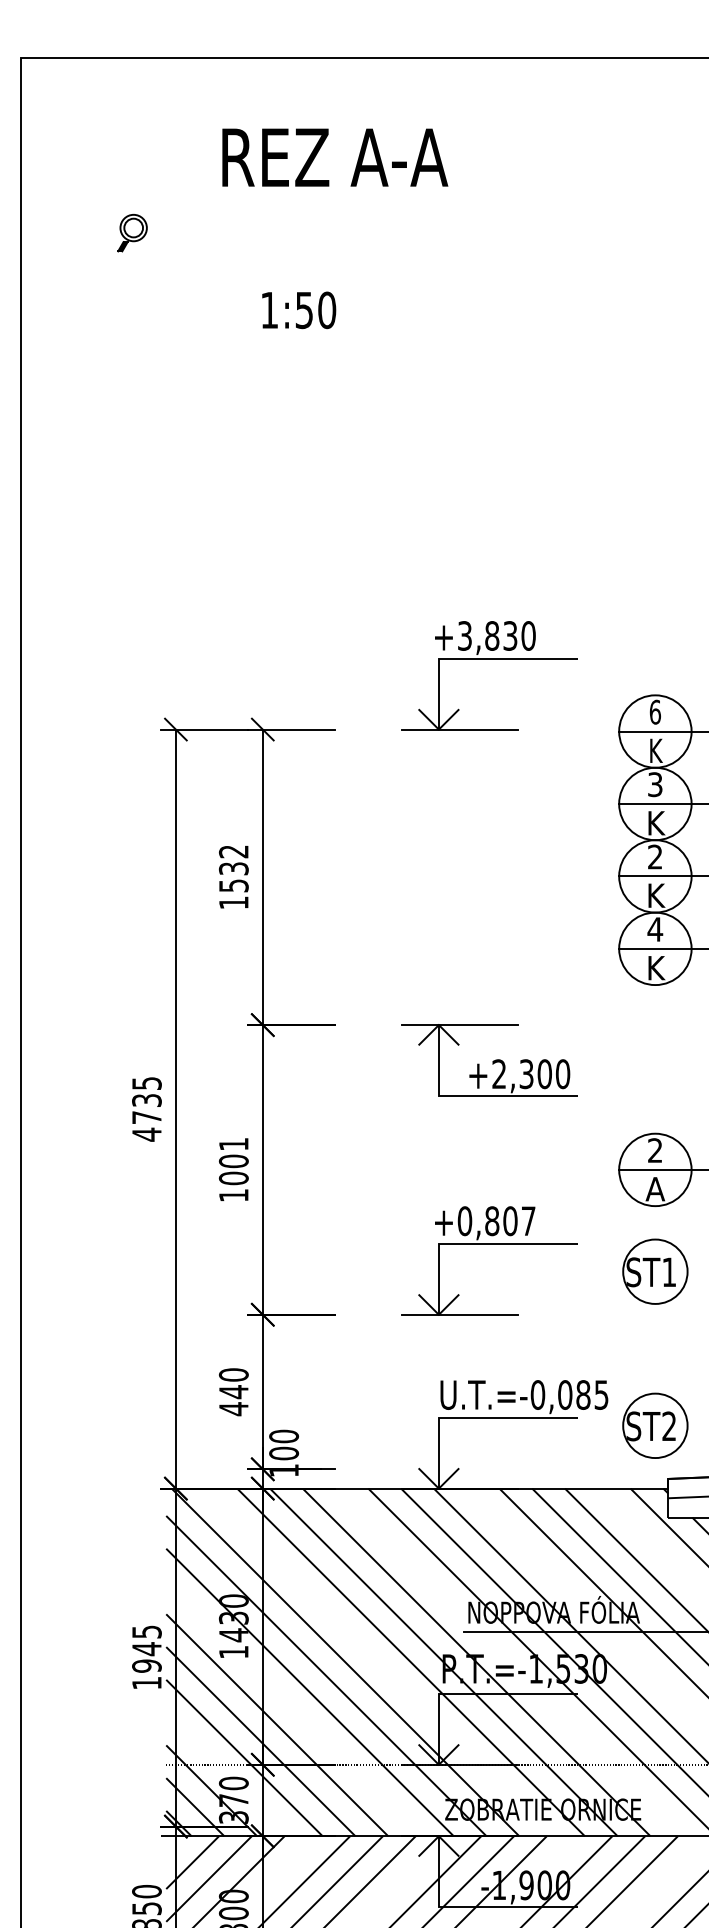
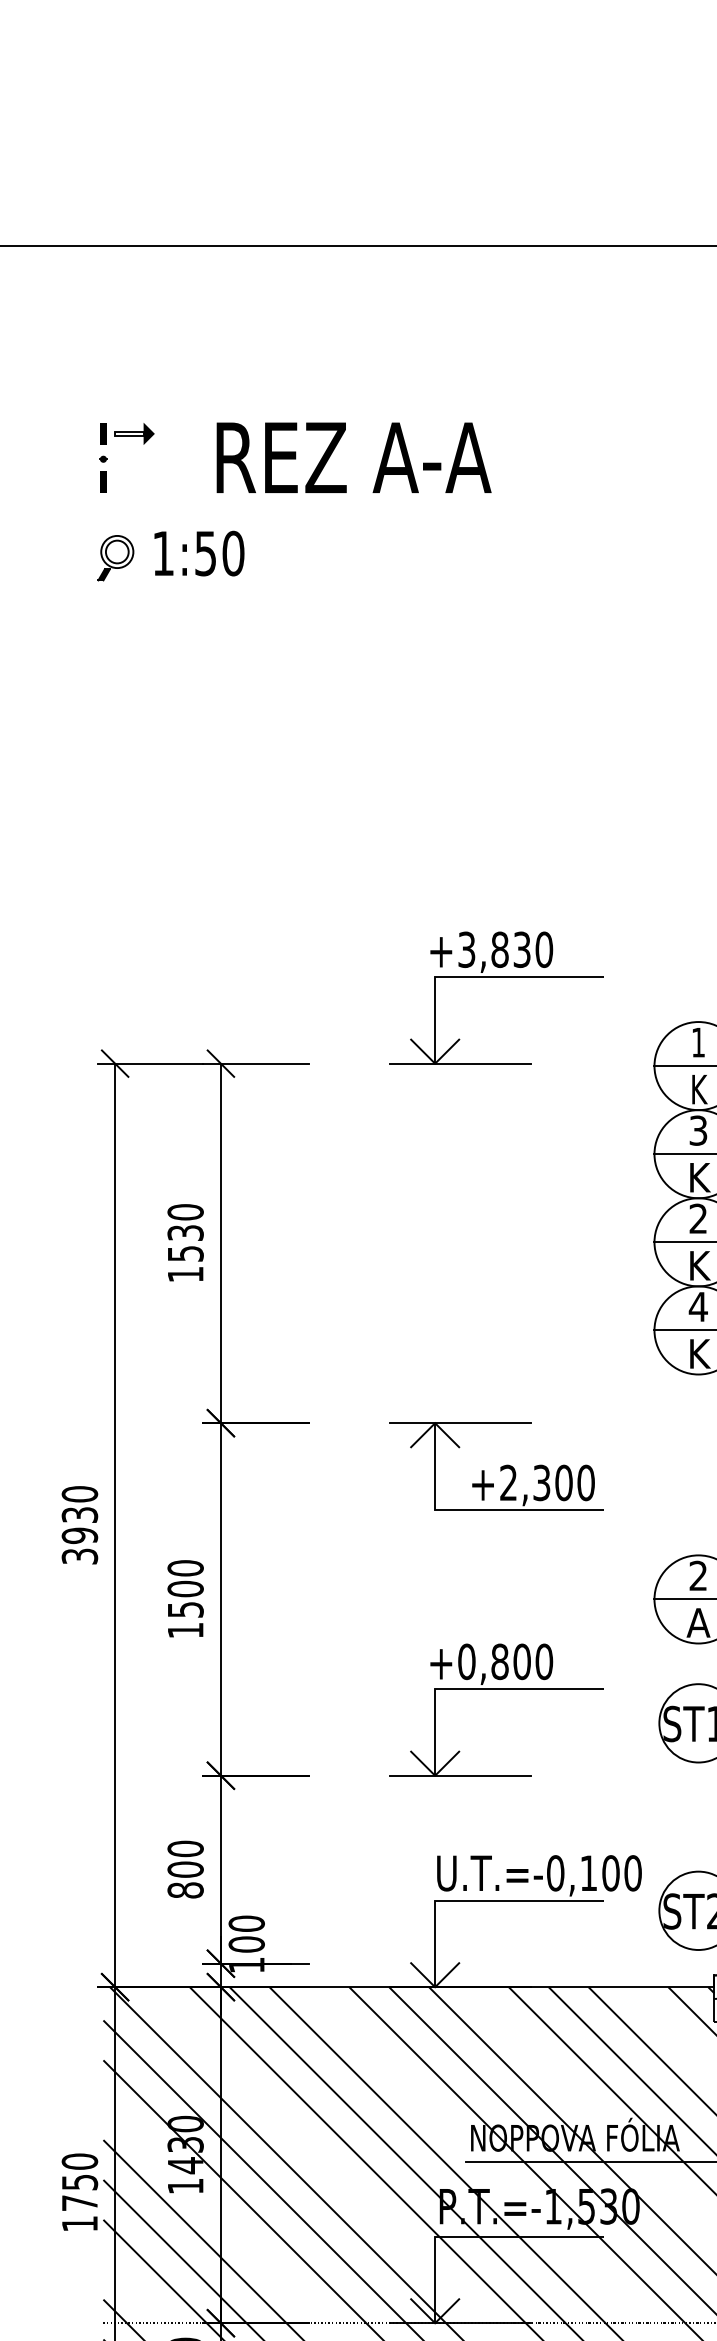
text: (335, 157) -> (354, 457), moved
part: (169, 232) -> (107, 458), added
part: (132, 233) -> (115, 558), moved
text: (299, 310) -> (199, 553), moved
text: (655, 711) -> (698, 1041), 6 -> 1
text: (233, 851) -> (185, 1212), 1532 -> 1530
text: (146, 1108) -> (79, 1524), 4735 -> 3930
text: (233, 1161) -> (185, 1589), 1001 -> 1500
text: (528, 1221) -> (544, 1662), +0,807 -> +0,800
text: (583, 1394) -> (611, 1872), U.T.=-0,085 -> U.T.=-0,100
text: (233, 1400) -> (185, 1879), 440 -> 800
text: (146, 1648) -> (79, 2181), 1945 -> 1750

